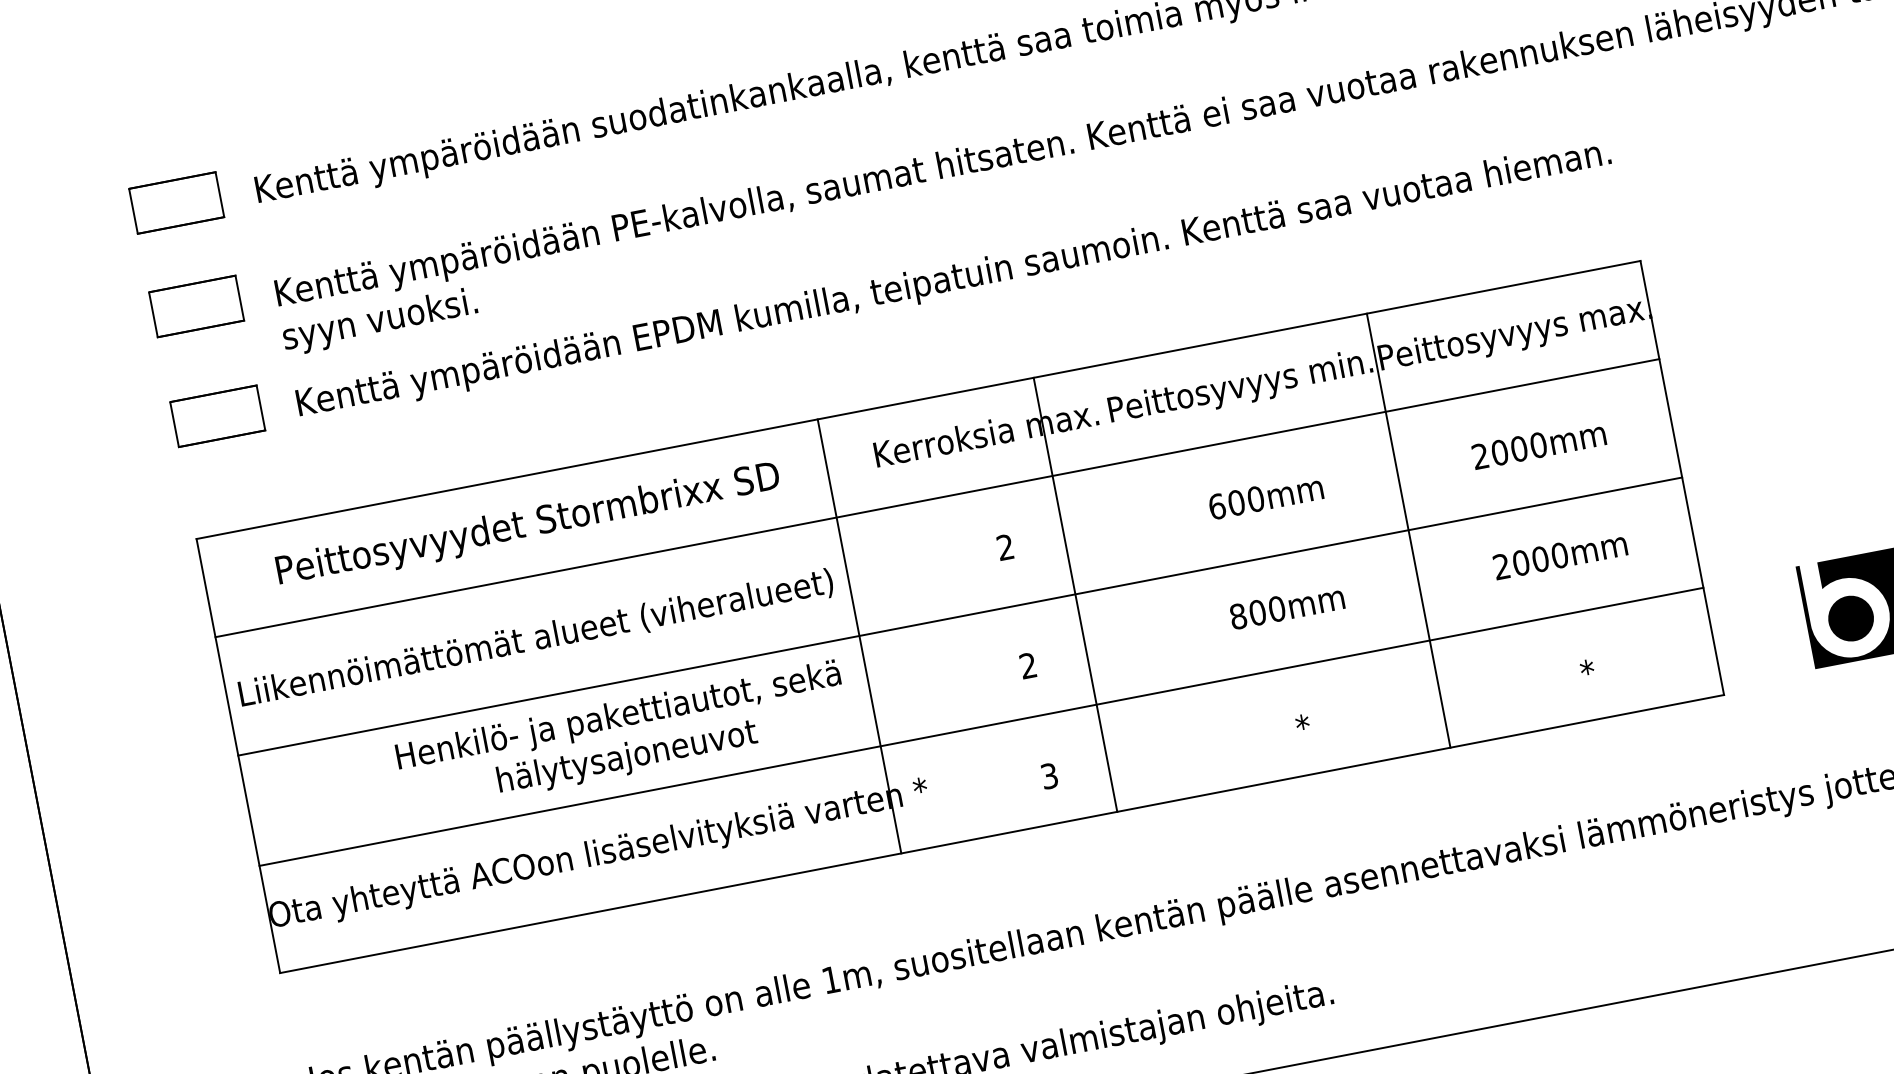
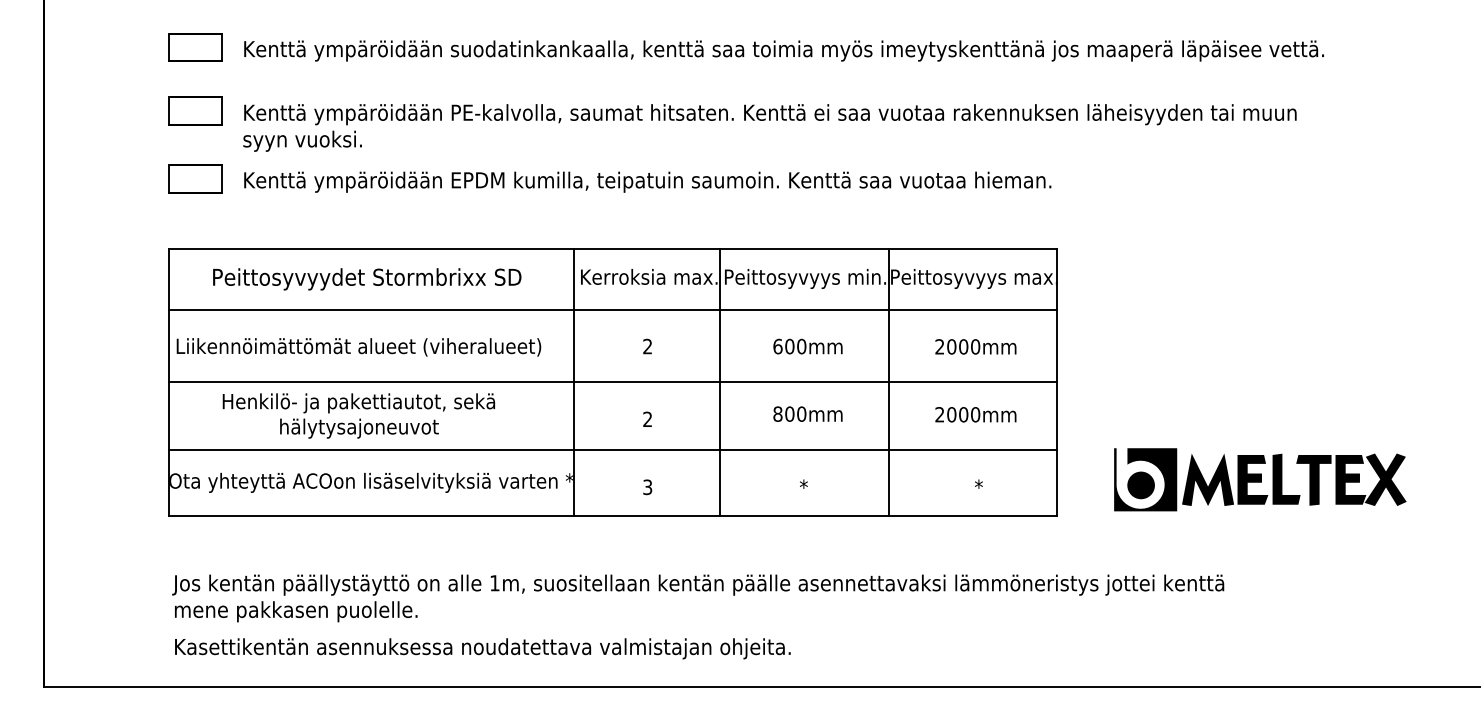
line: (1074, 594) -> (719, 382), moved
line: (858, 636) -> (573, 382), moved
text: (621, 737) -> (358, 415), moved

